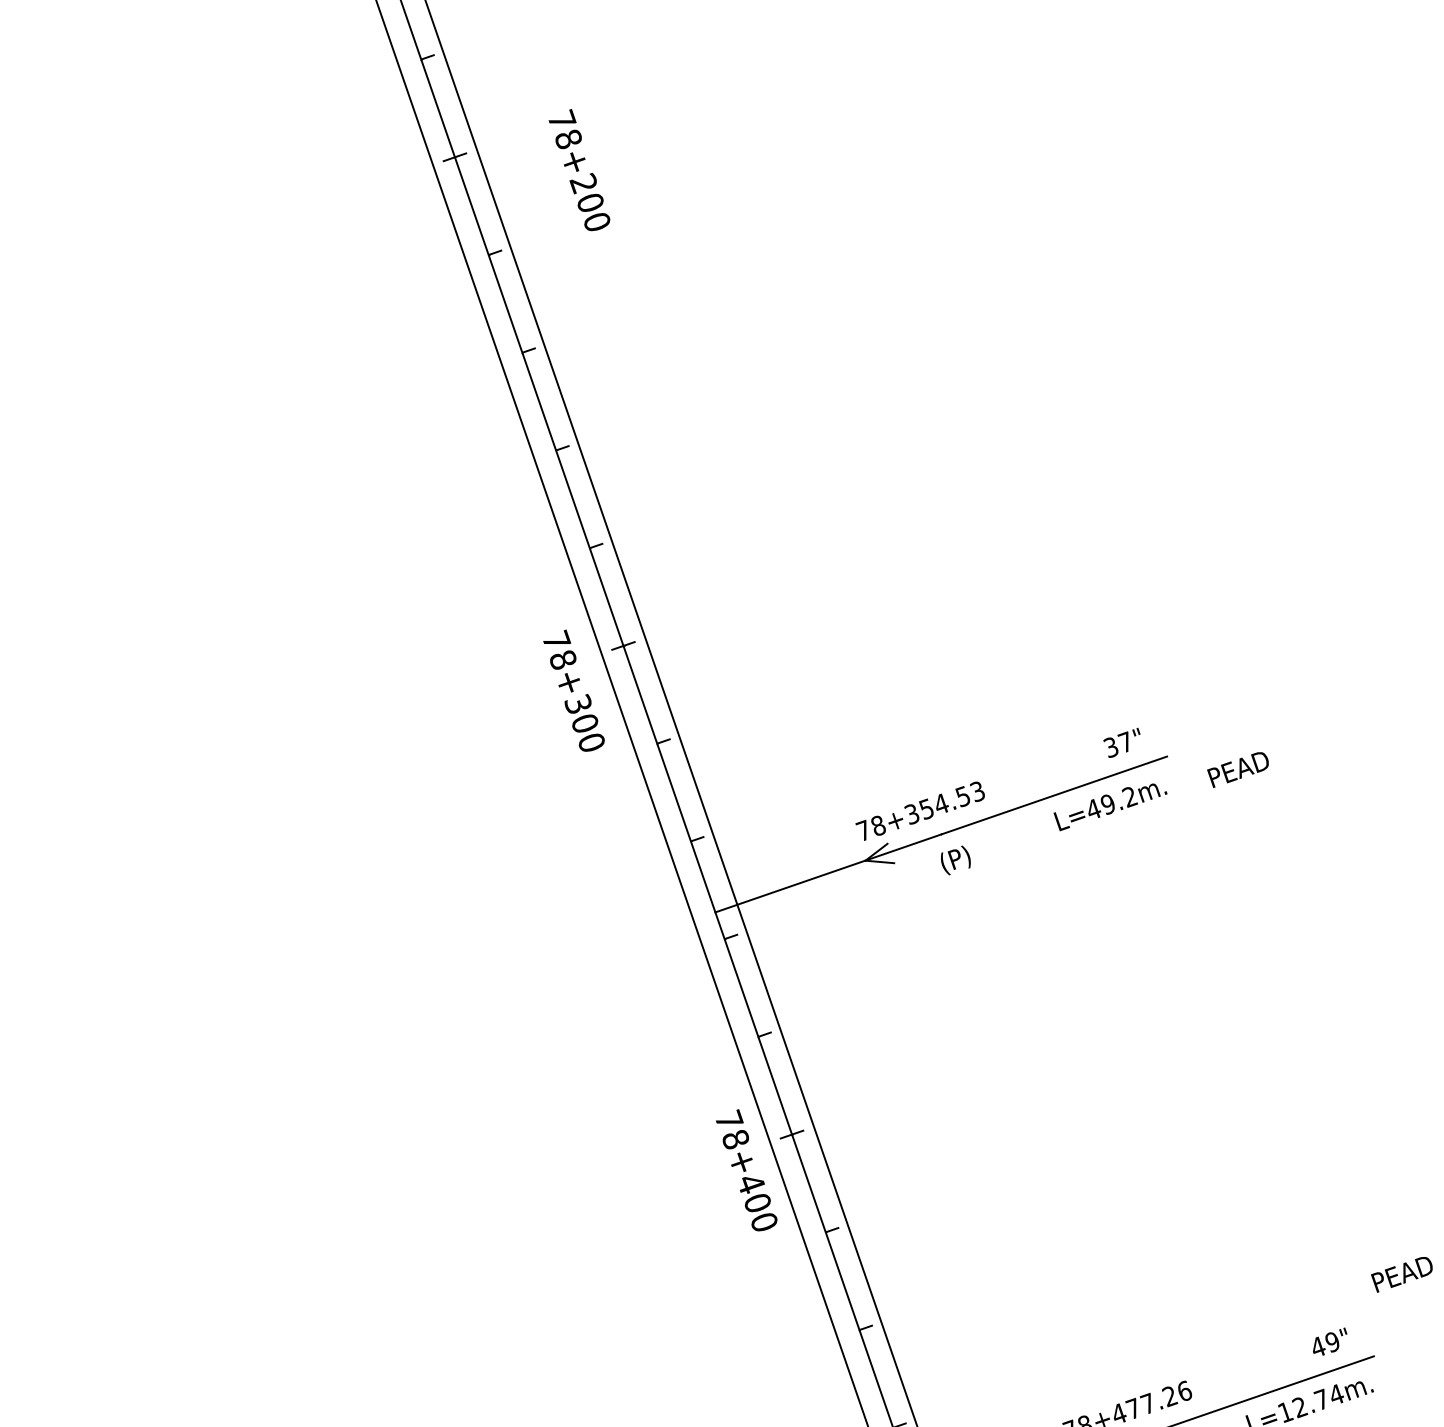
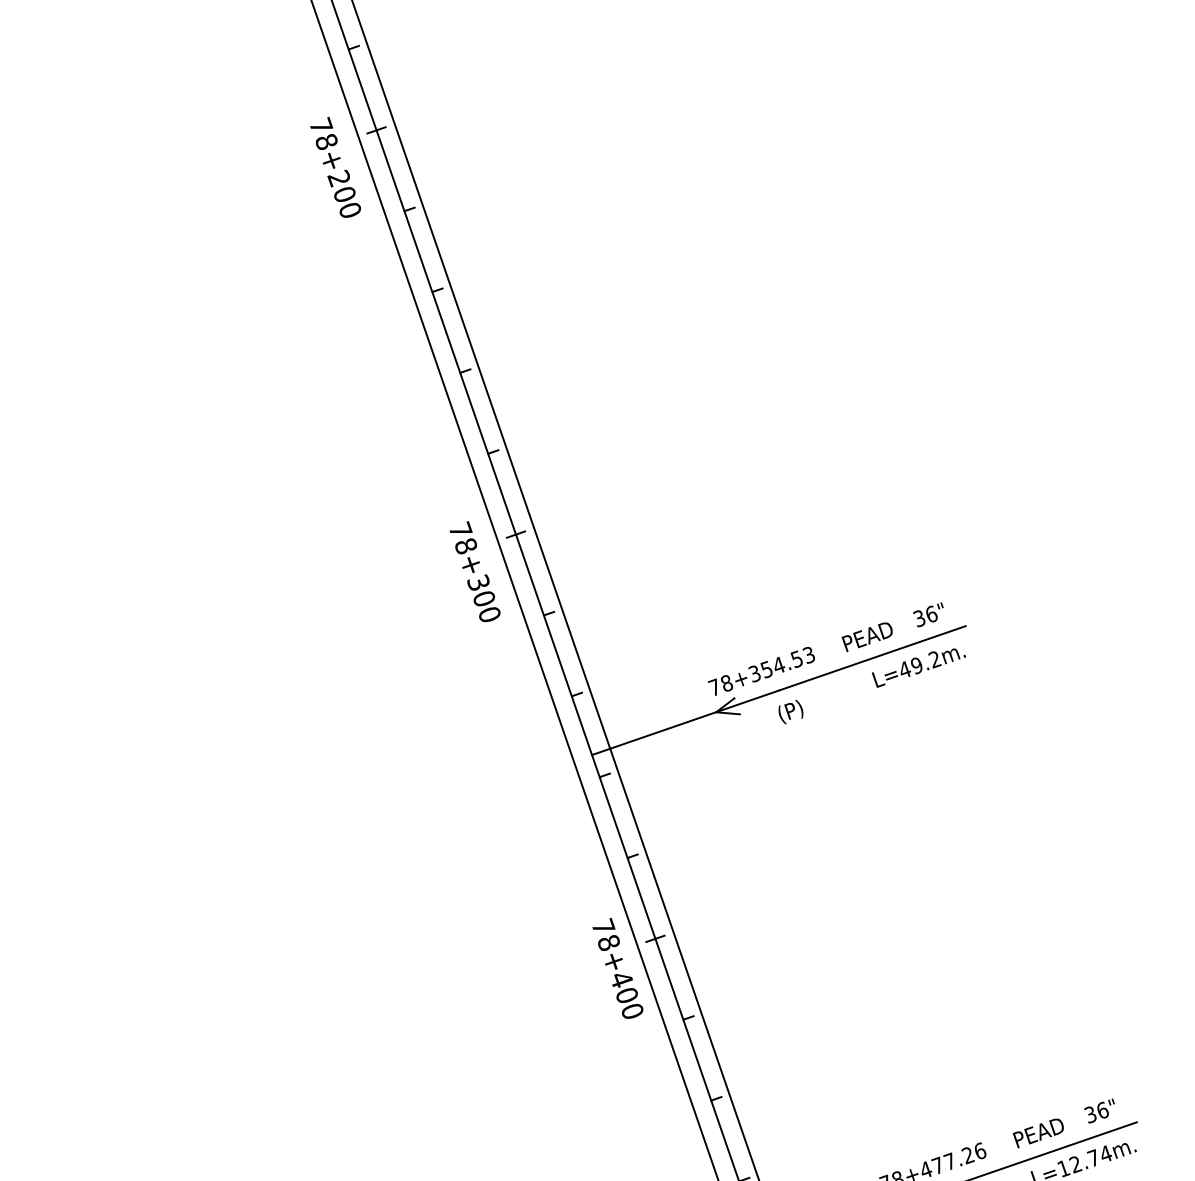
text: (579, 170) -> (335, 167), moved
text: (1125, 741) -> (931, 613), 37" -> 36"
text: (1237, 769) -> (866, 636), moved
text: (1401, 1274) -> (1038, 1133), moved
text: (1325, 1344) -> (1096, 1112), 49" -> 36"

